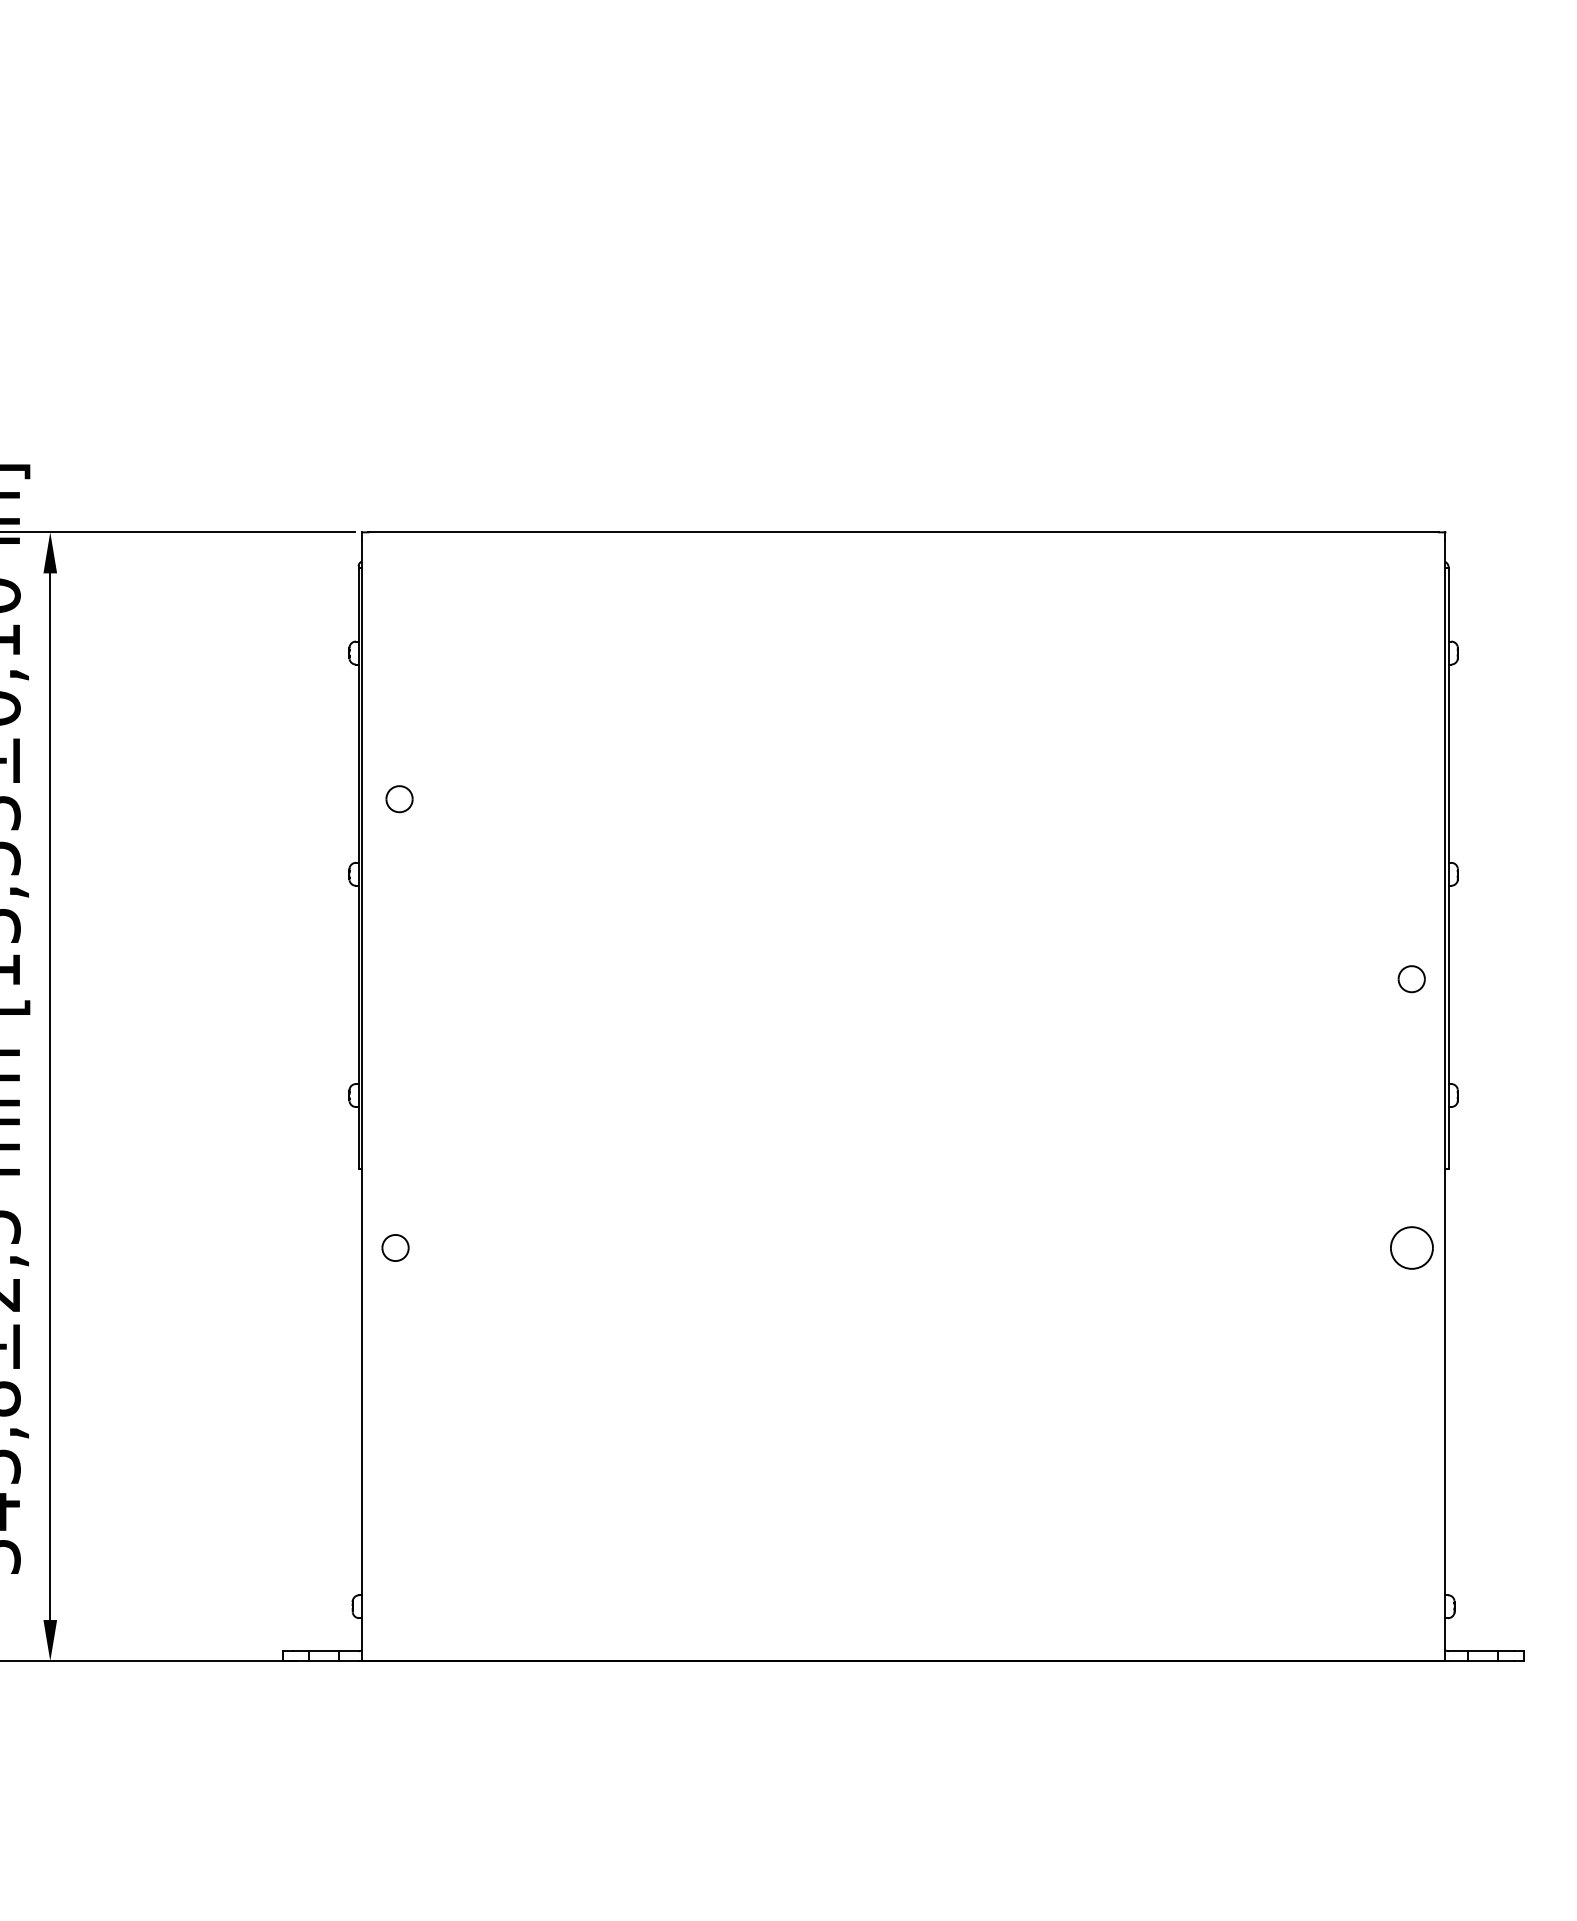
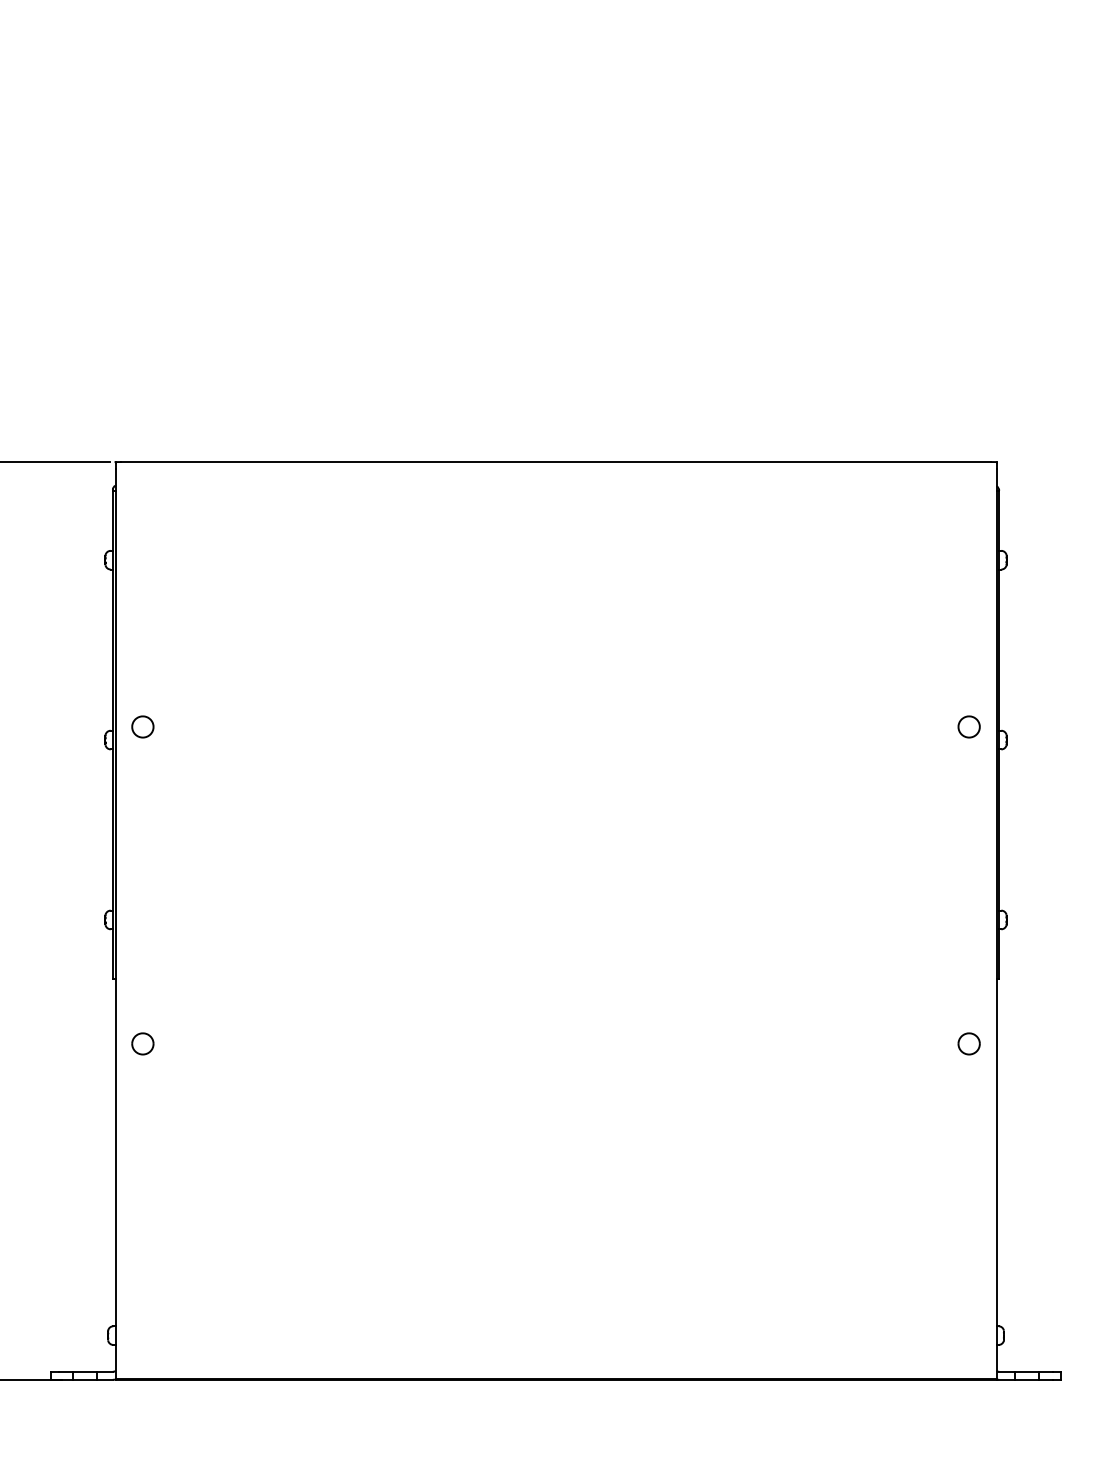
part: (399, 799) -> (142, 727), moved
part: (1411, 979) -> (968, 727), moved
part: (1411, 1247) -> (968, 1043), size x0.62

